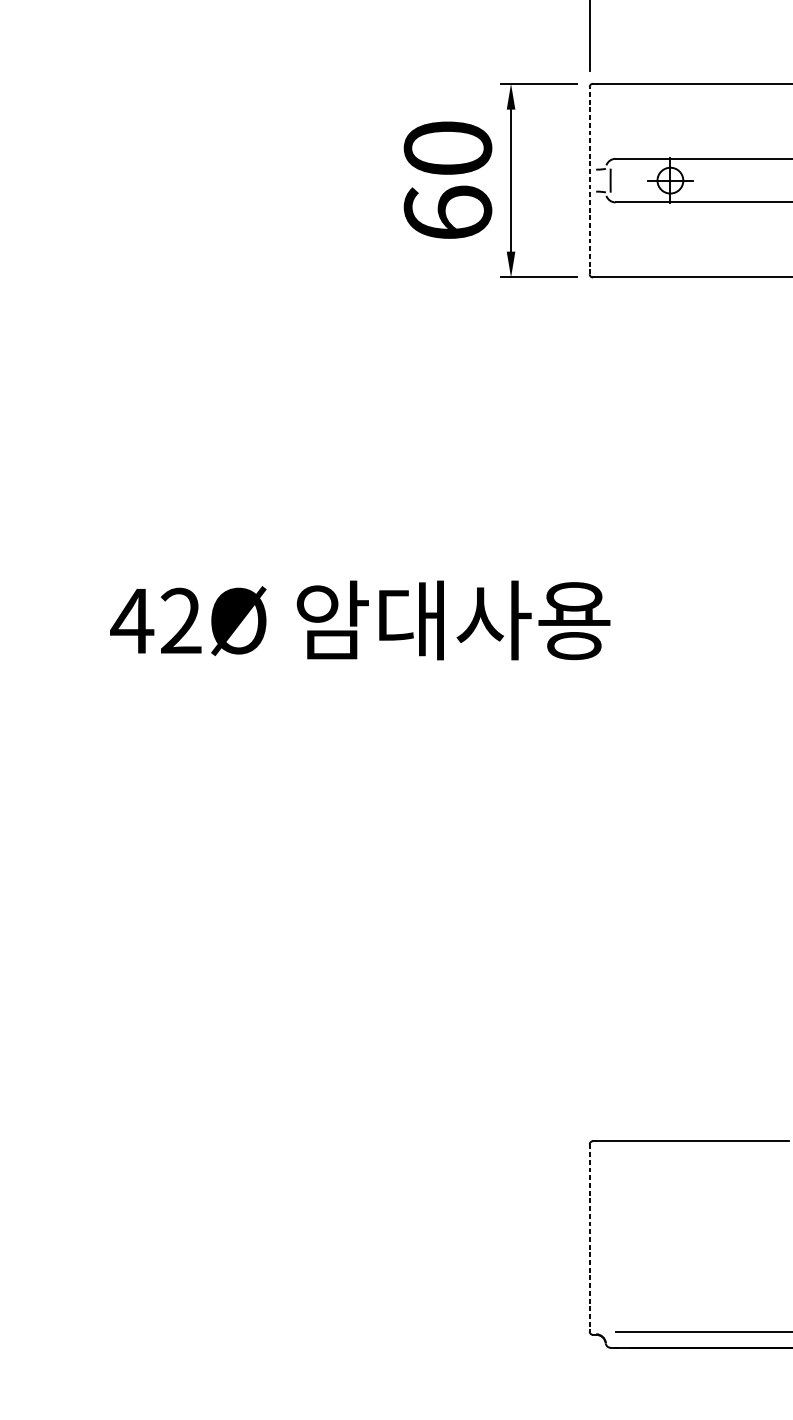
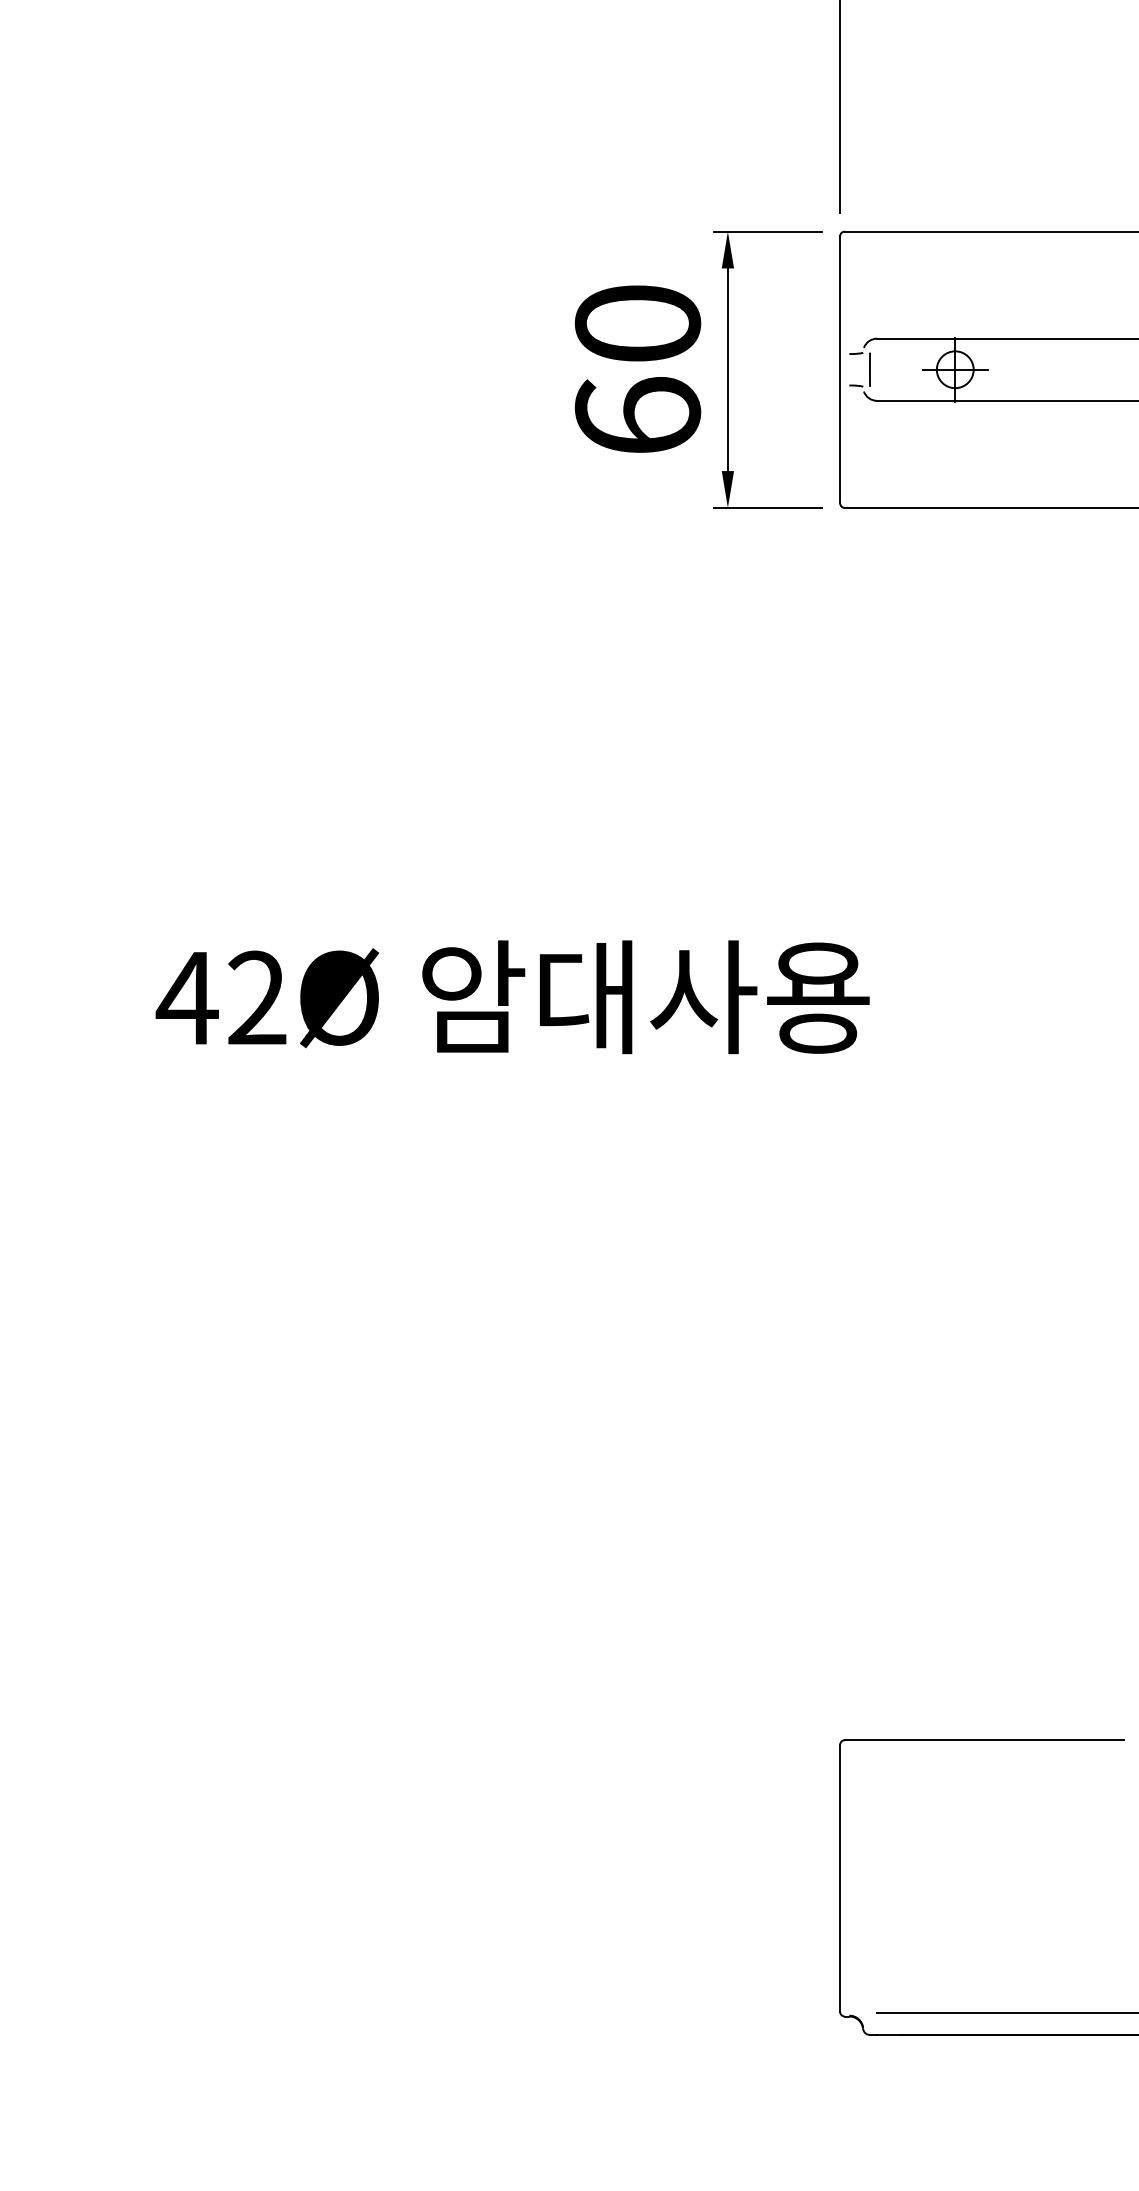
line: (589, 180) -> (840, 369), dashed -> solid
line: (589, 1238) -> (840, 1878), dashed -> solid

